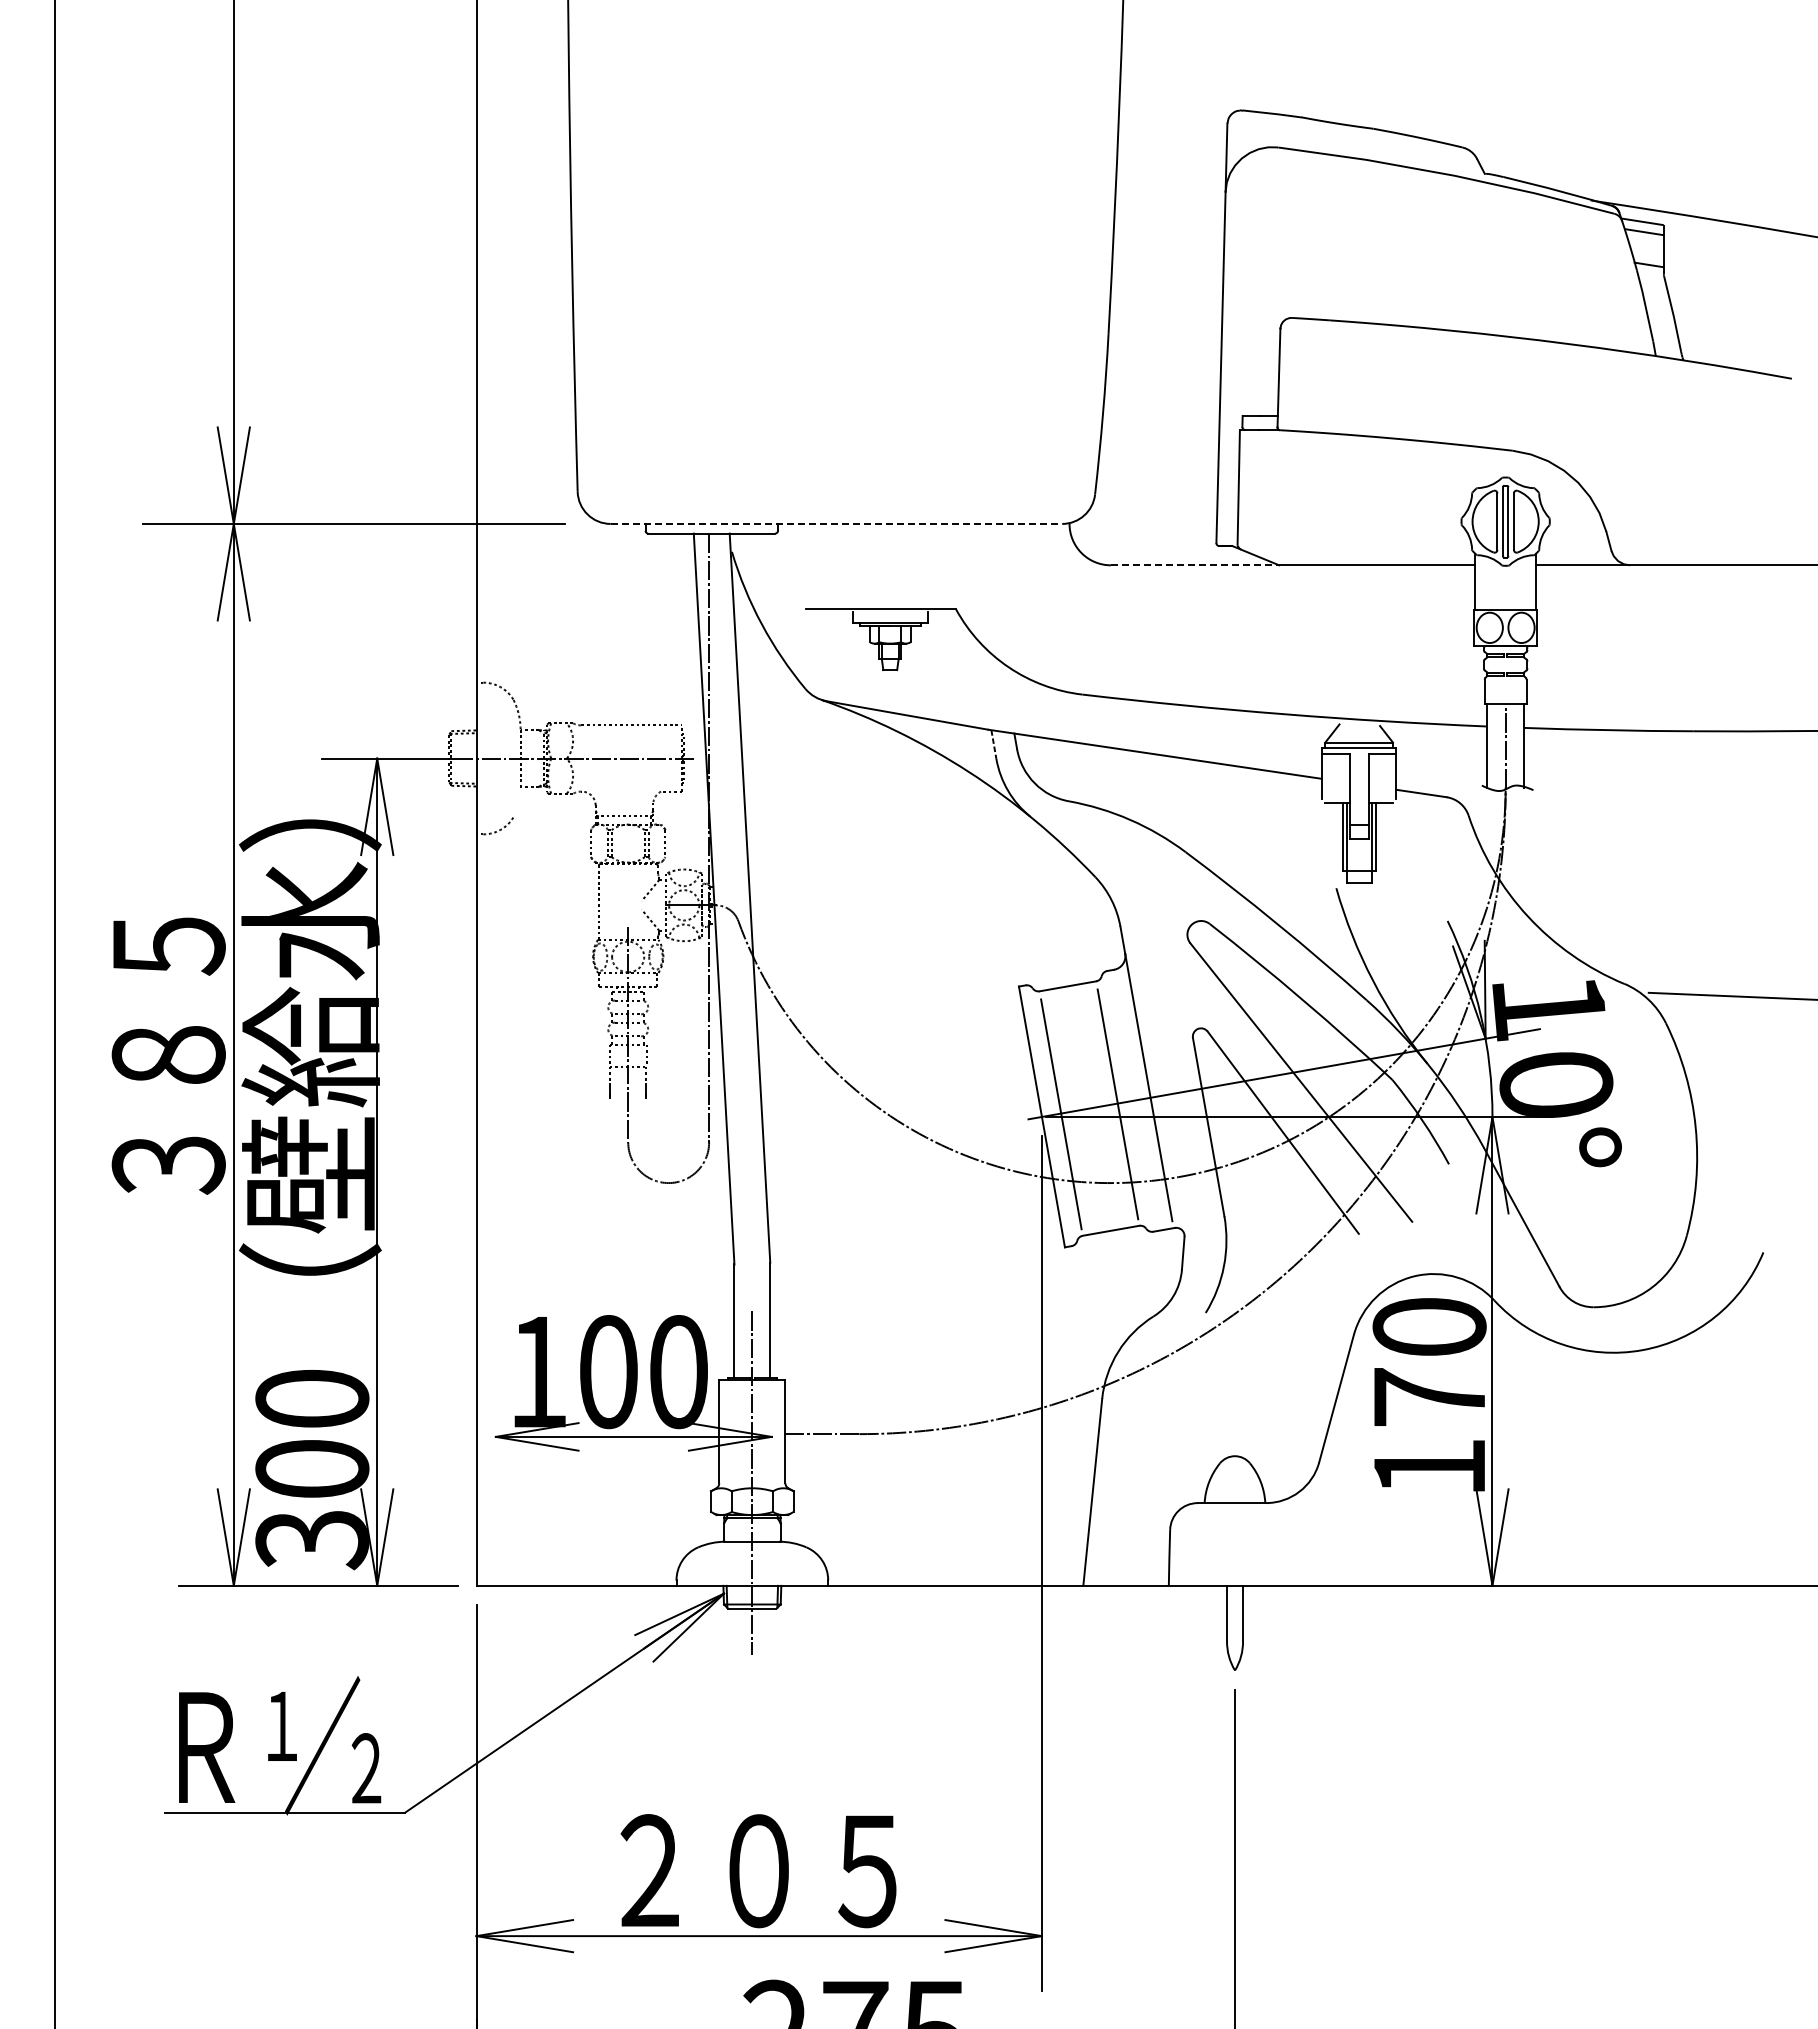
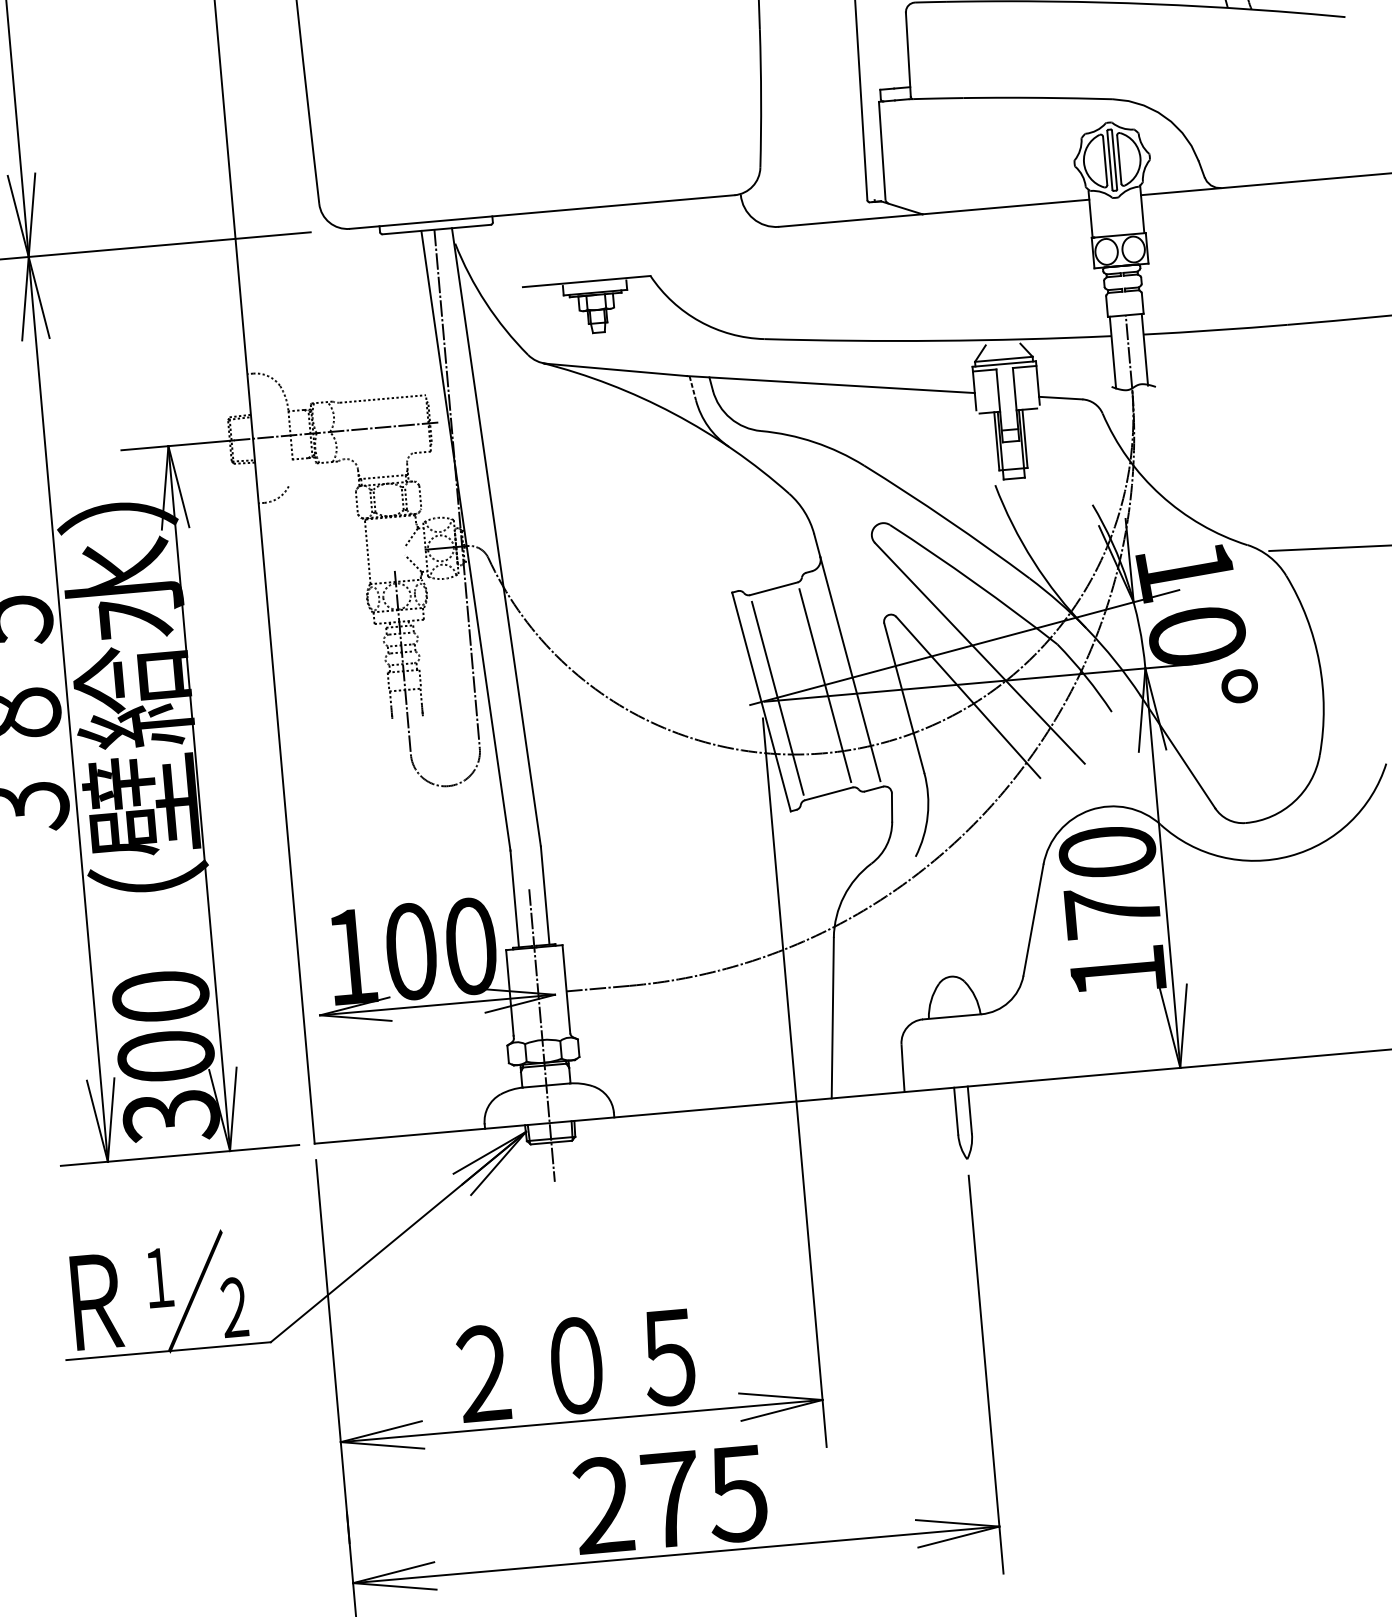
line: (836, 523) -> (542, 211), dashed -> solid
line: (1195, 565) -> (851, 220), dashed -> solid

